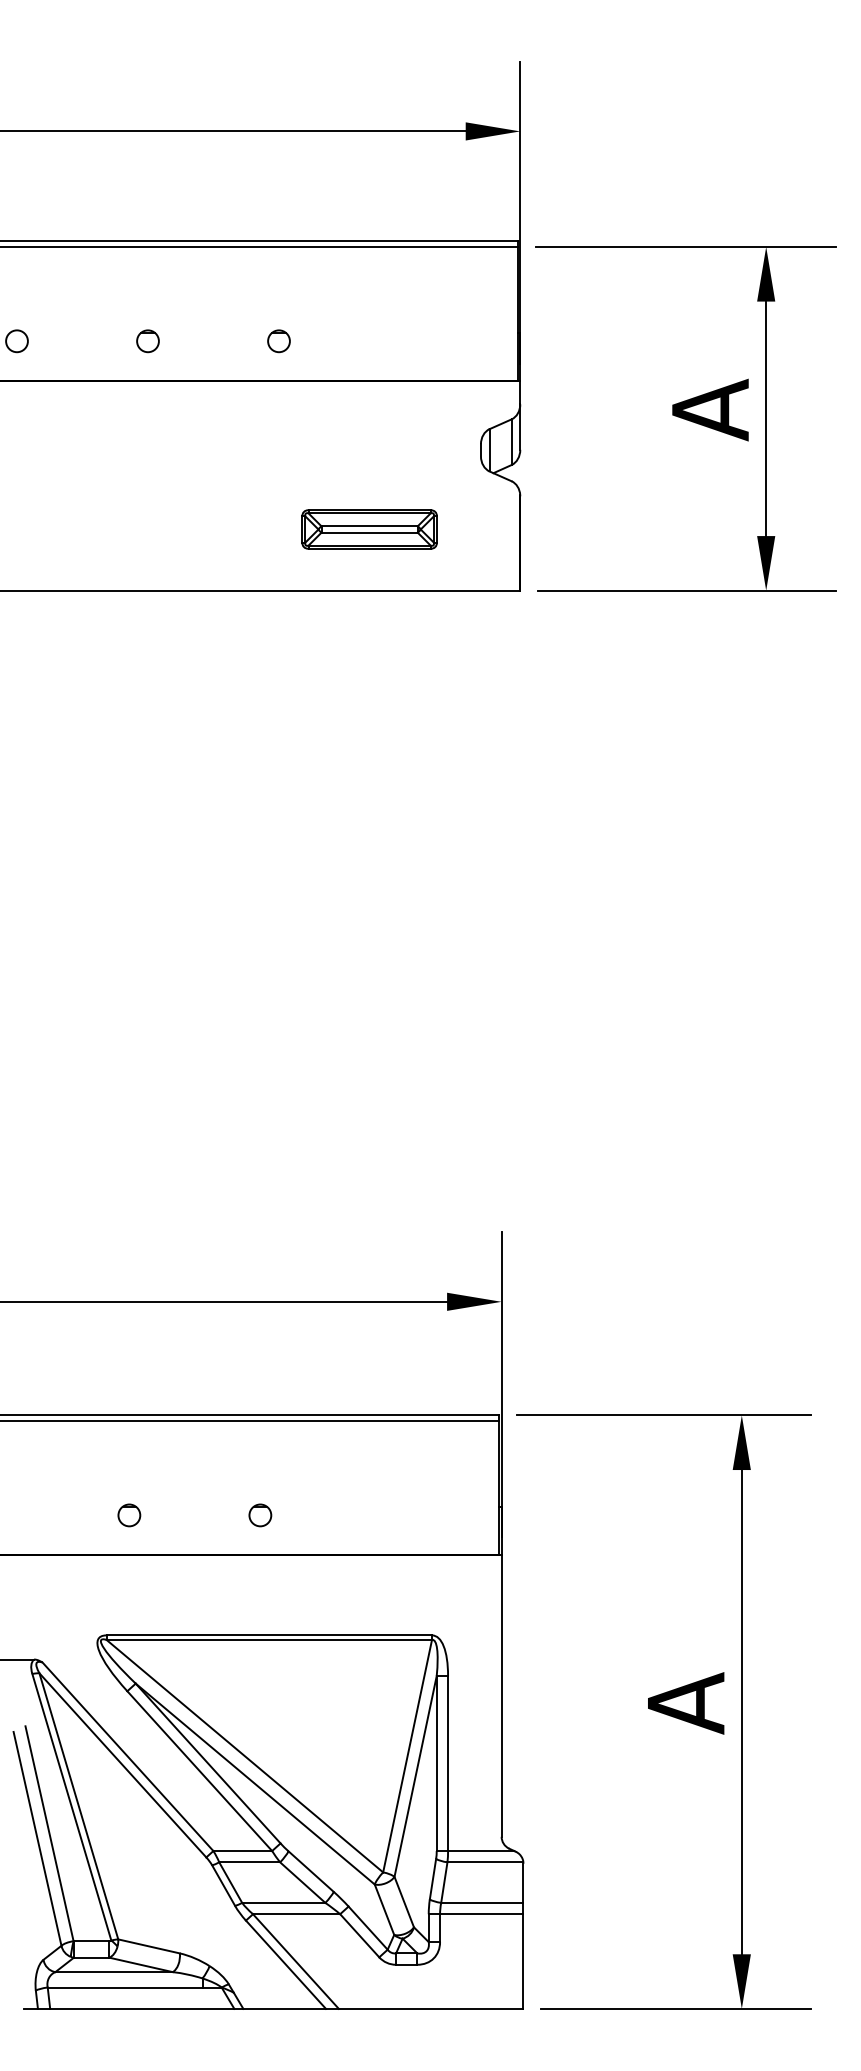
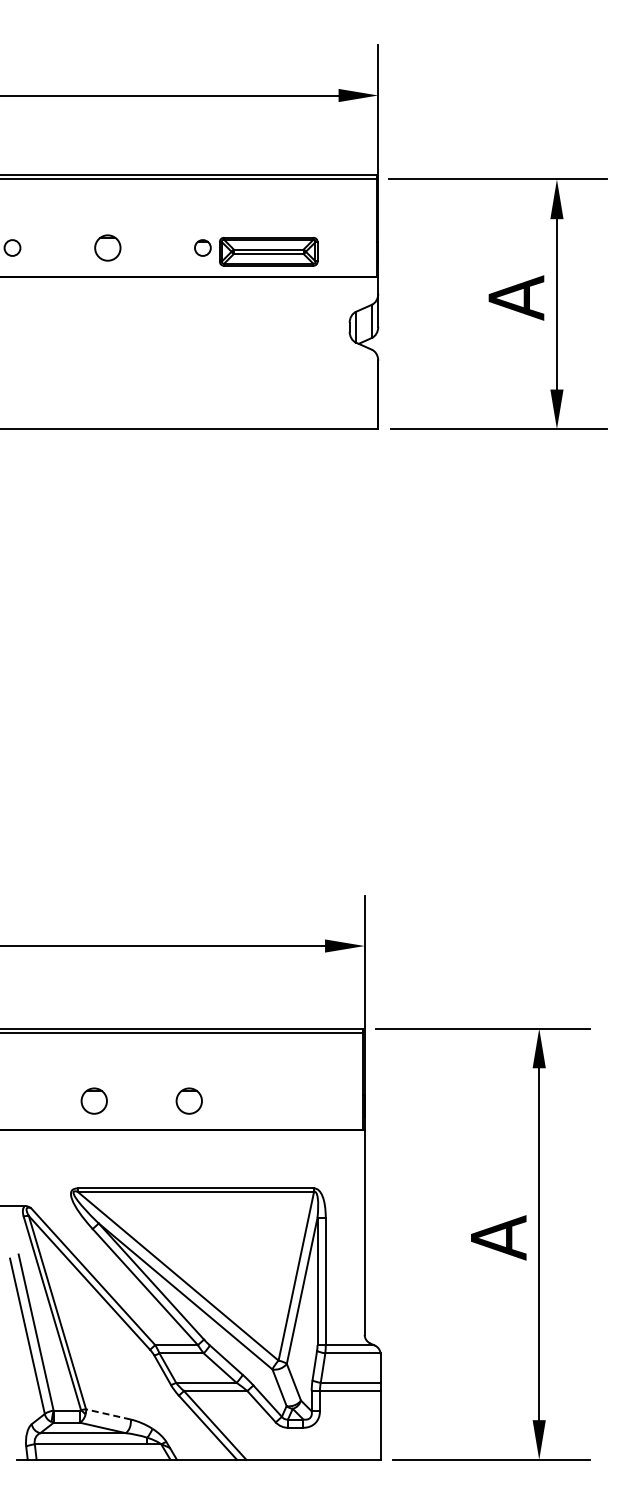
part: (147, 340) -> (107, 247), size x1.6
part: (369, 529) -> (268, 251), moved
part: (128, 1515) -> (93, 1101), size x1.6
part: (260, 1515) -> (189, 1101), size x1.6
line: (149, 1946) -> (108, 1414), solid -> dashed

